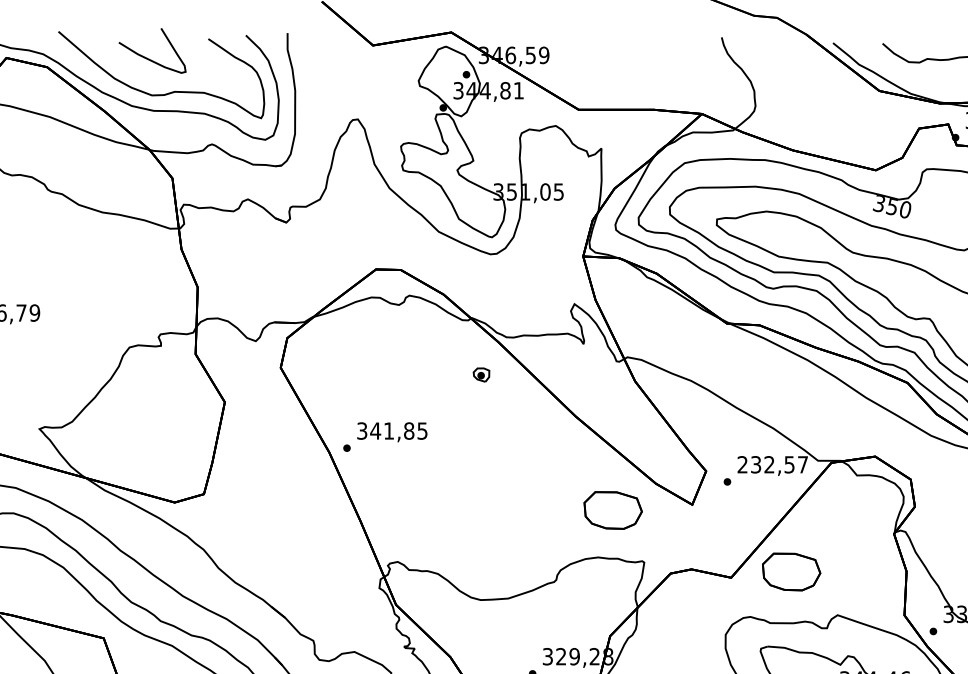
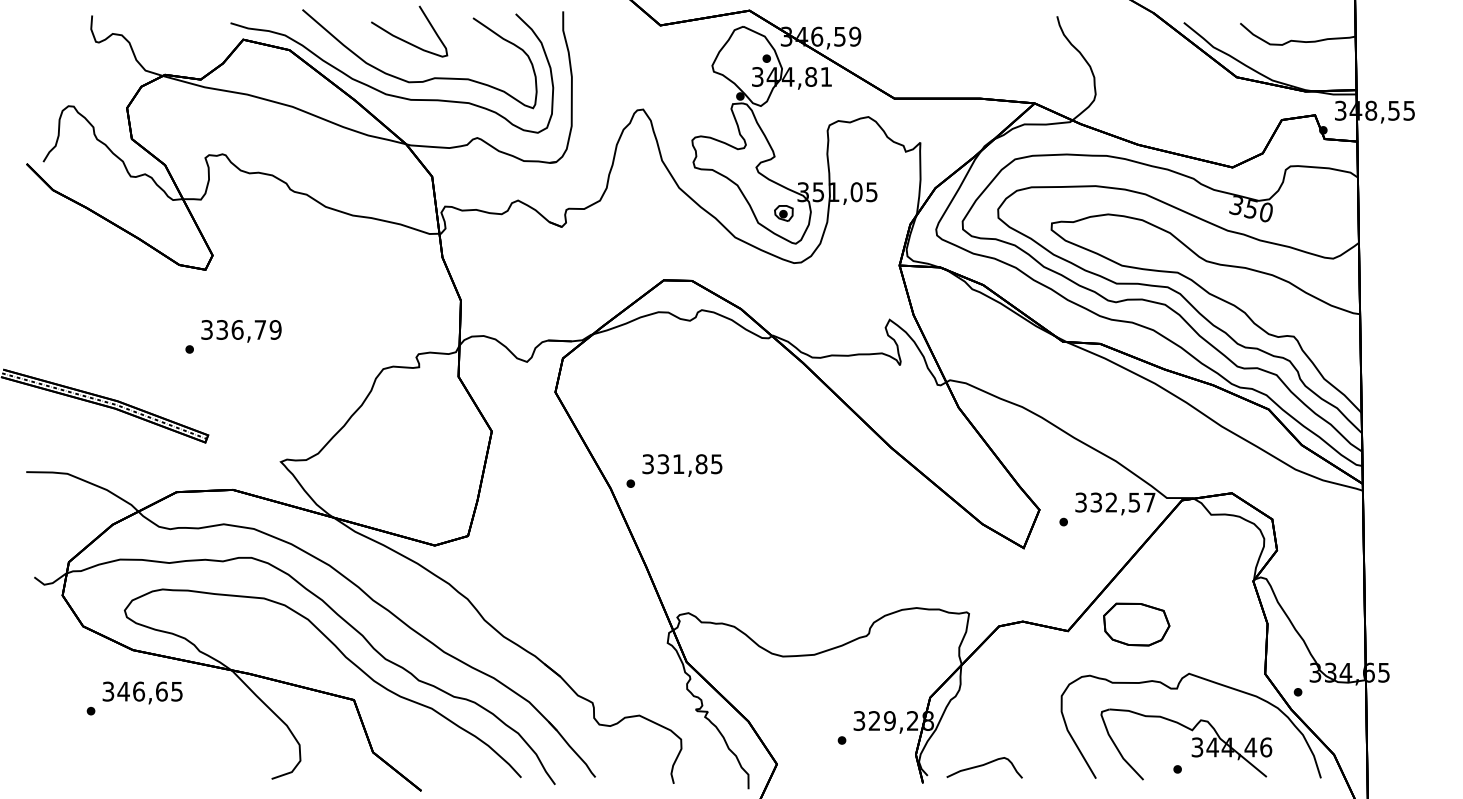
part: (481, 375) -> (783, 213), moved
text: (375, 431) -> (663, 464), 341,85 -> 331,85
text: (742, 464) -> (1080, 502), 232,57 -> 332,57
part: (613, 510) -> (933, 554), removed

